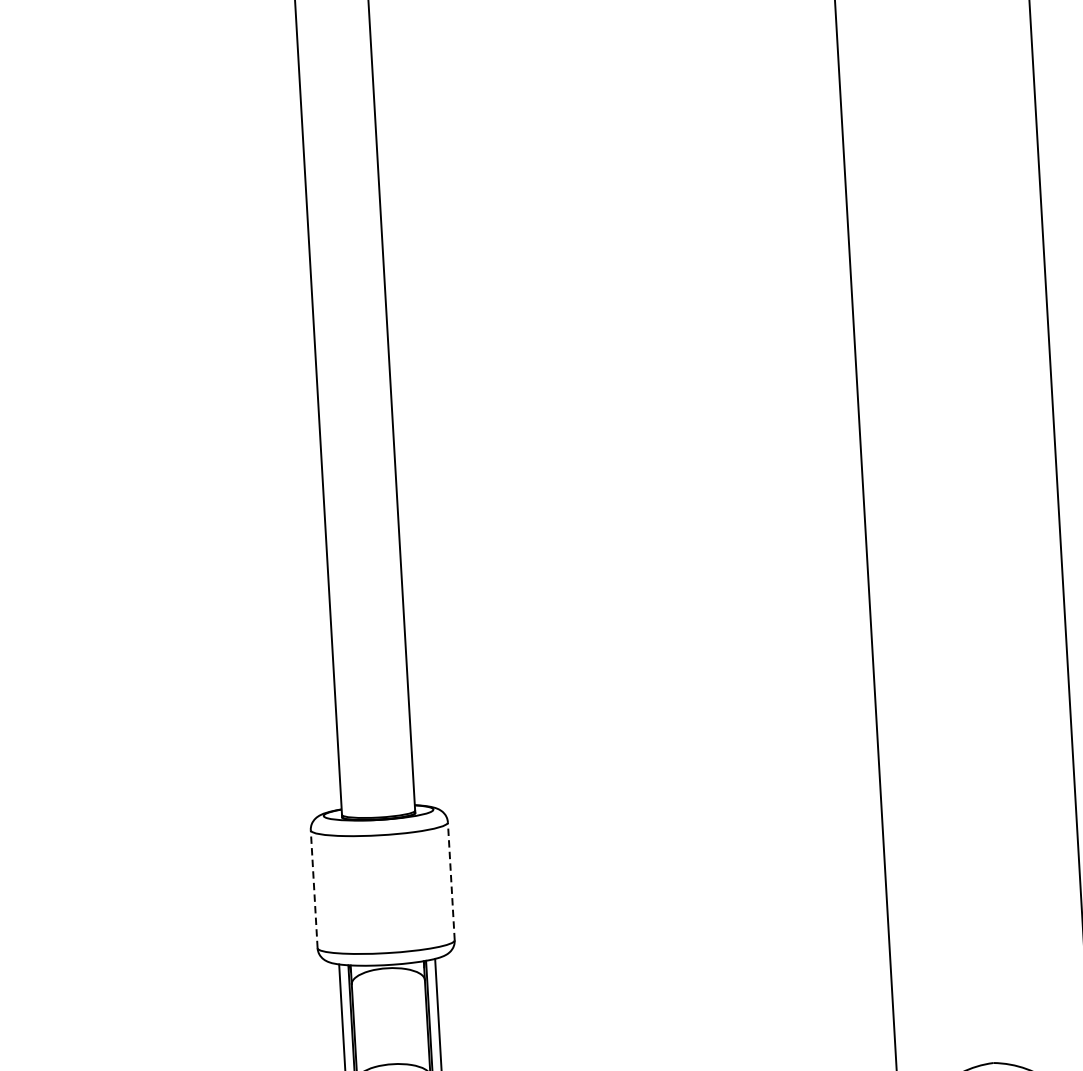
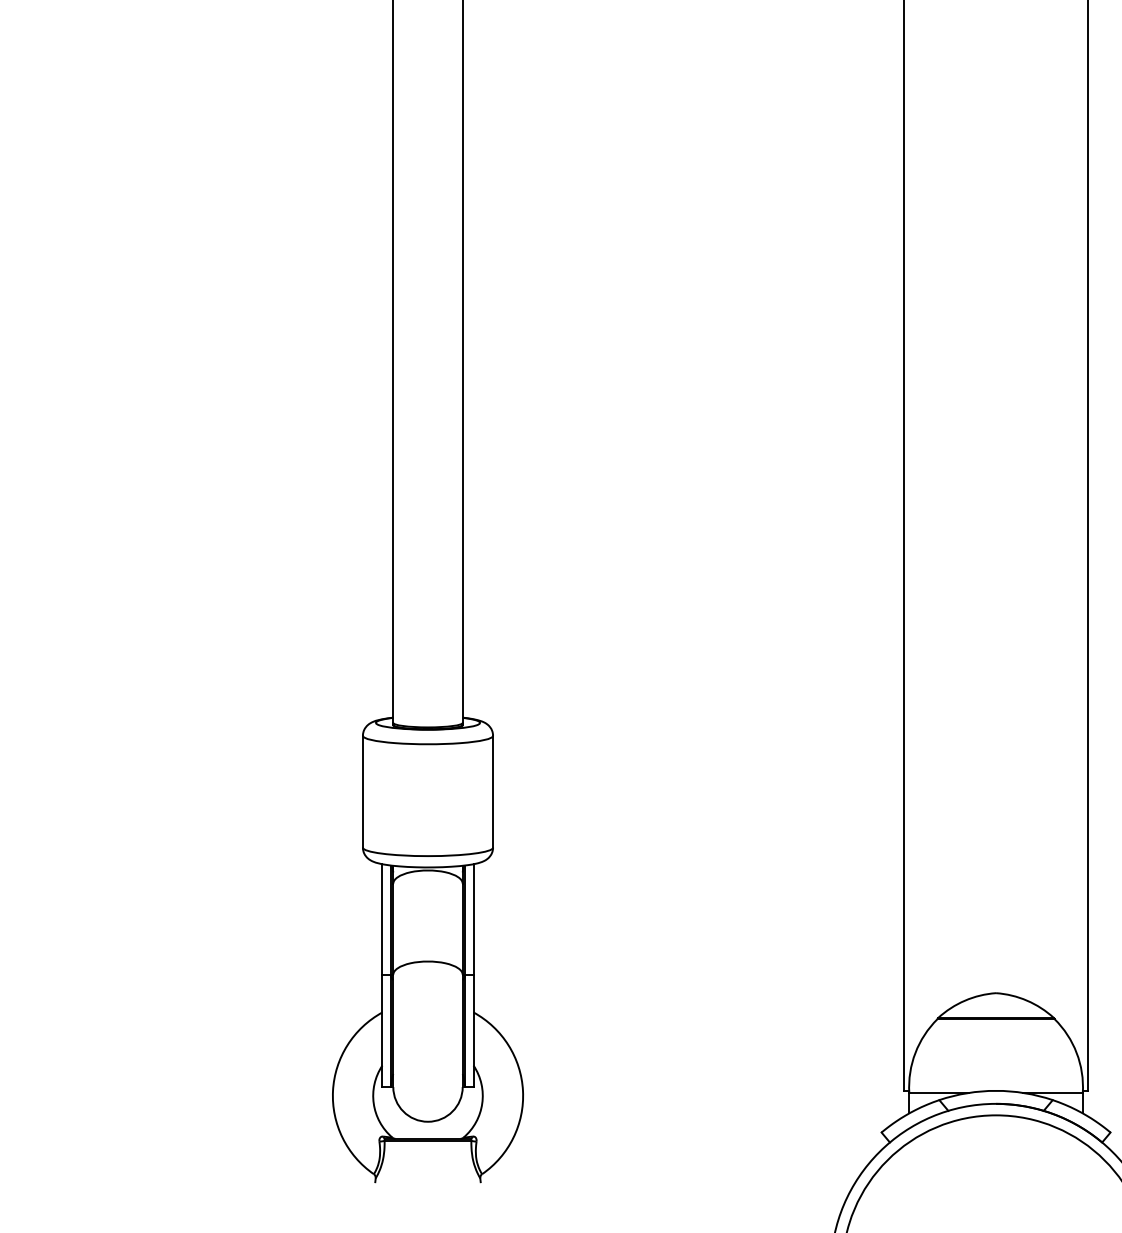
line: (451, 881) -> (493, 791), dashed -> solid
line: (313, 889) -> (362, 791), dashed -> solid

